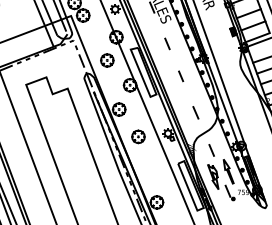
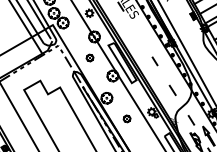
line: (167, 43) -> (138, 35), removed
part: (107, 60) -> (90, 58), size x0.6
part: (138, 136) -> (127, 118), size x0.6

